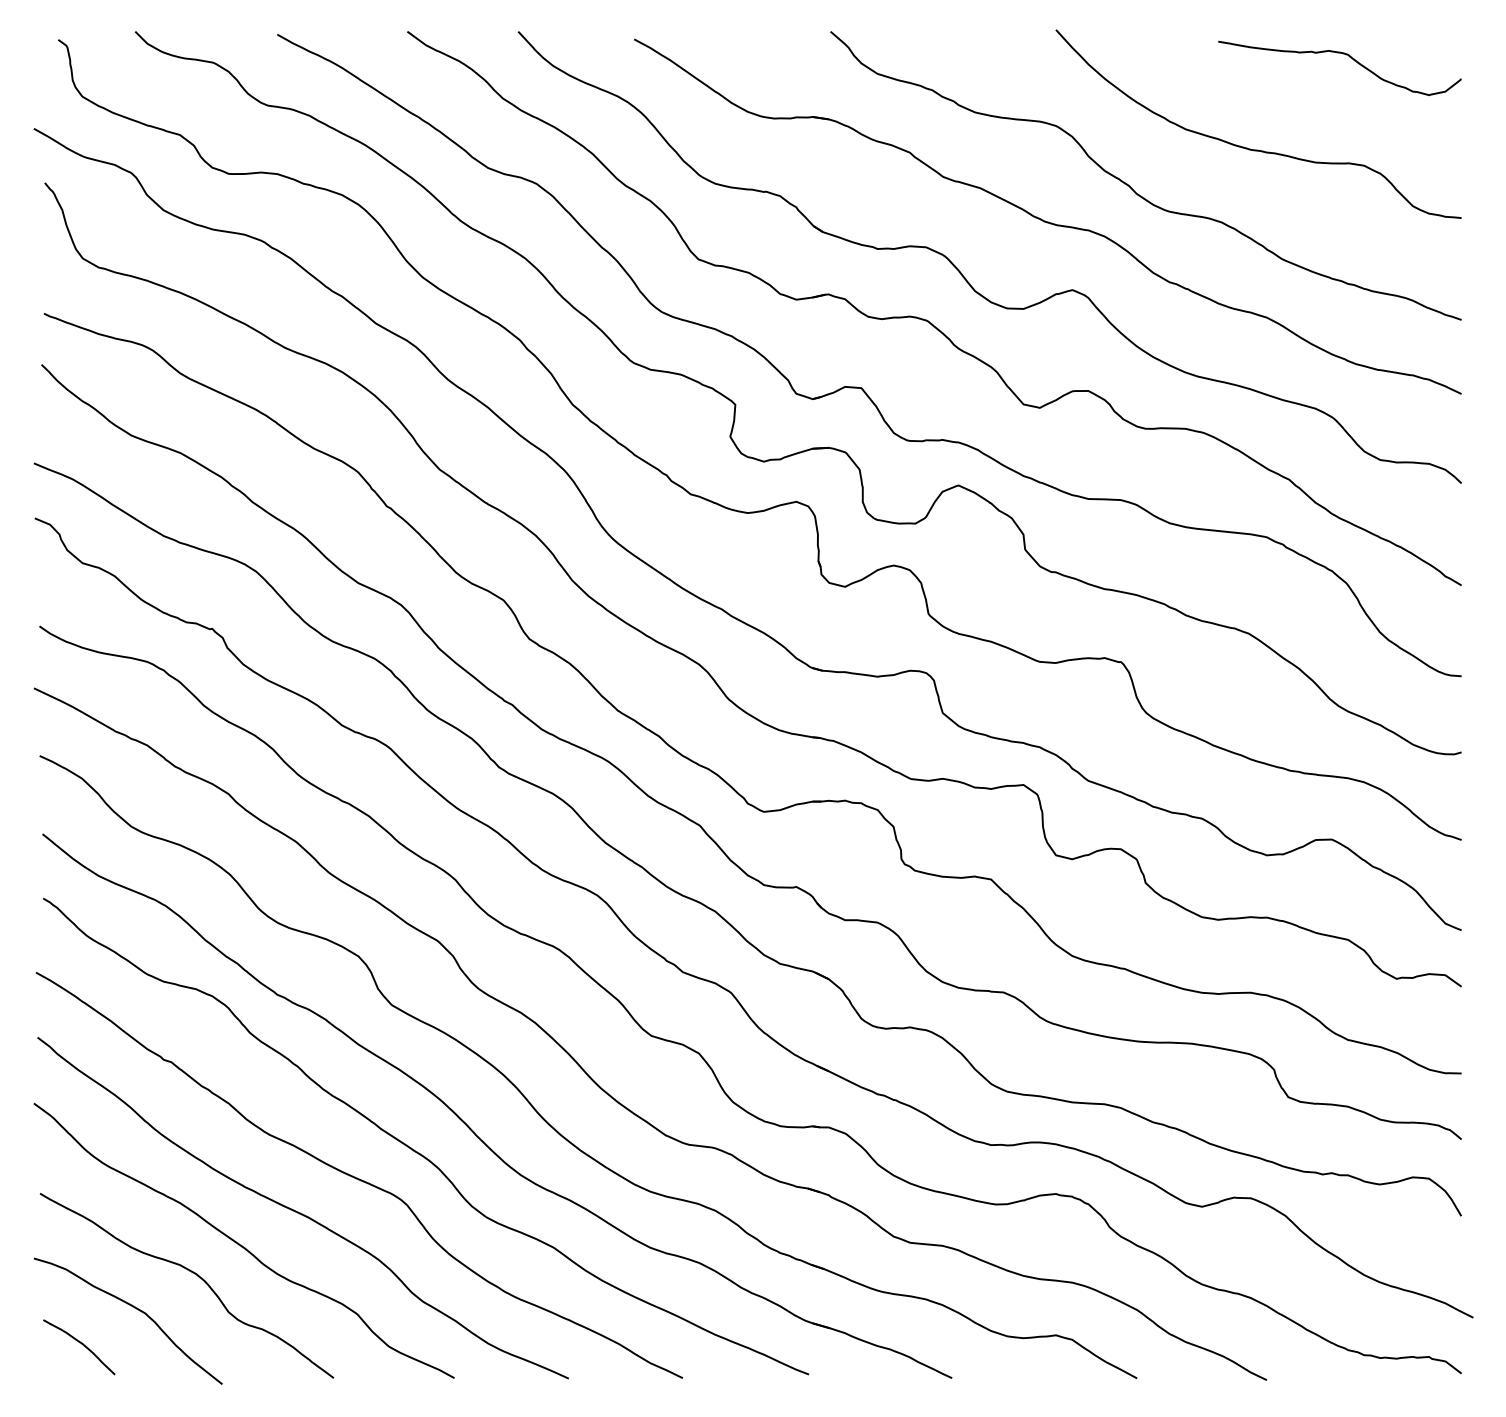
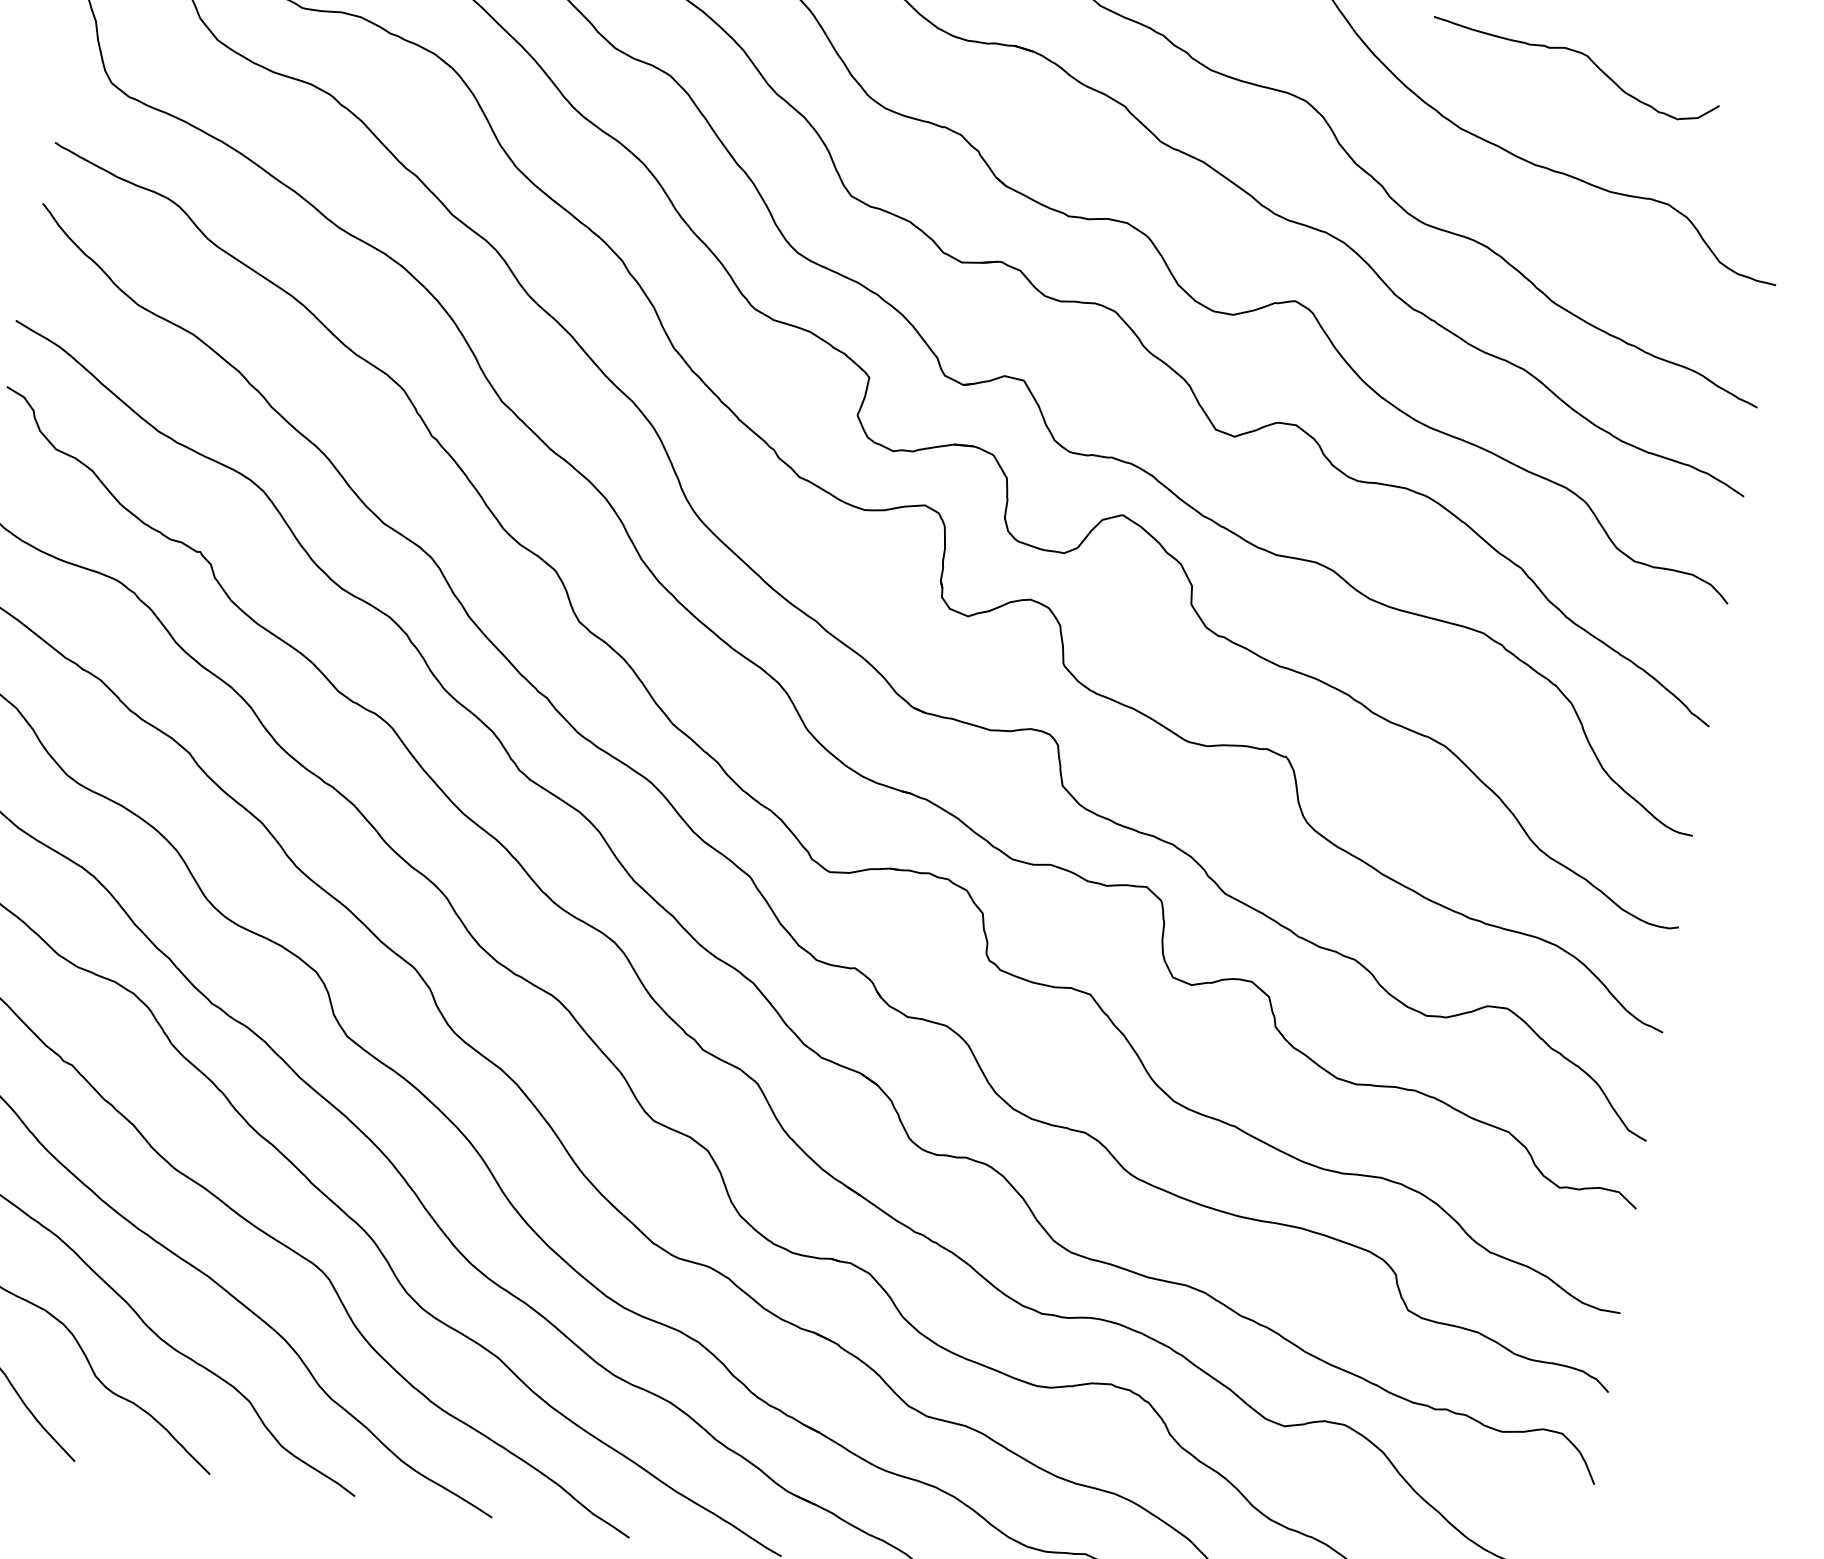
curve: (1343, 54) -> (1582, 54), moved

